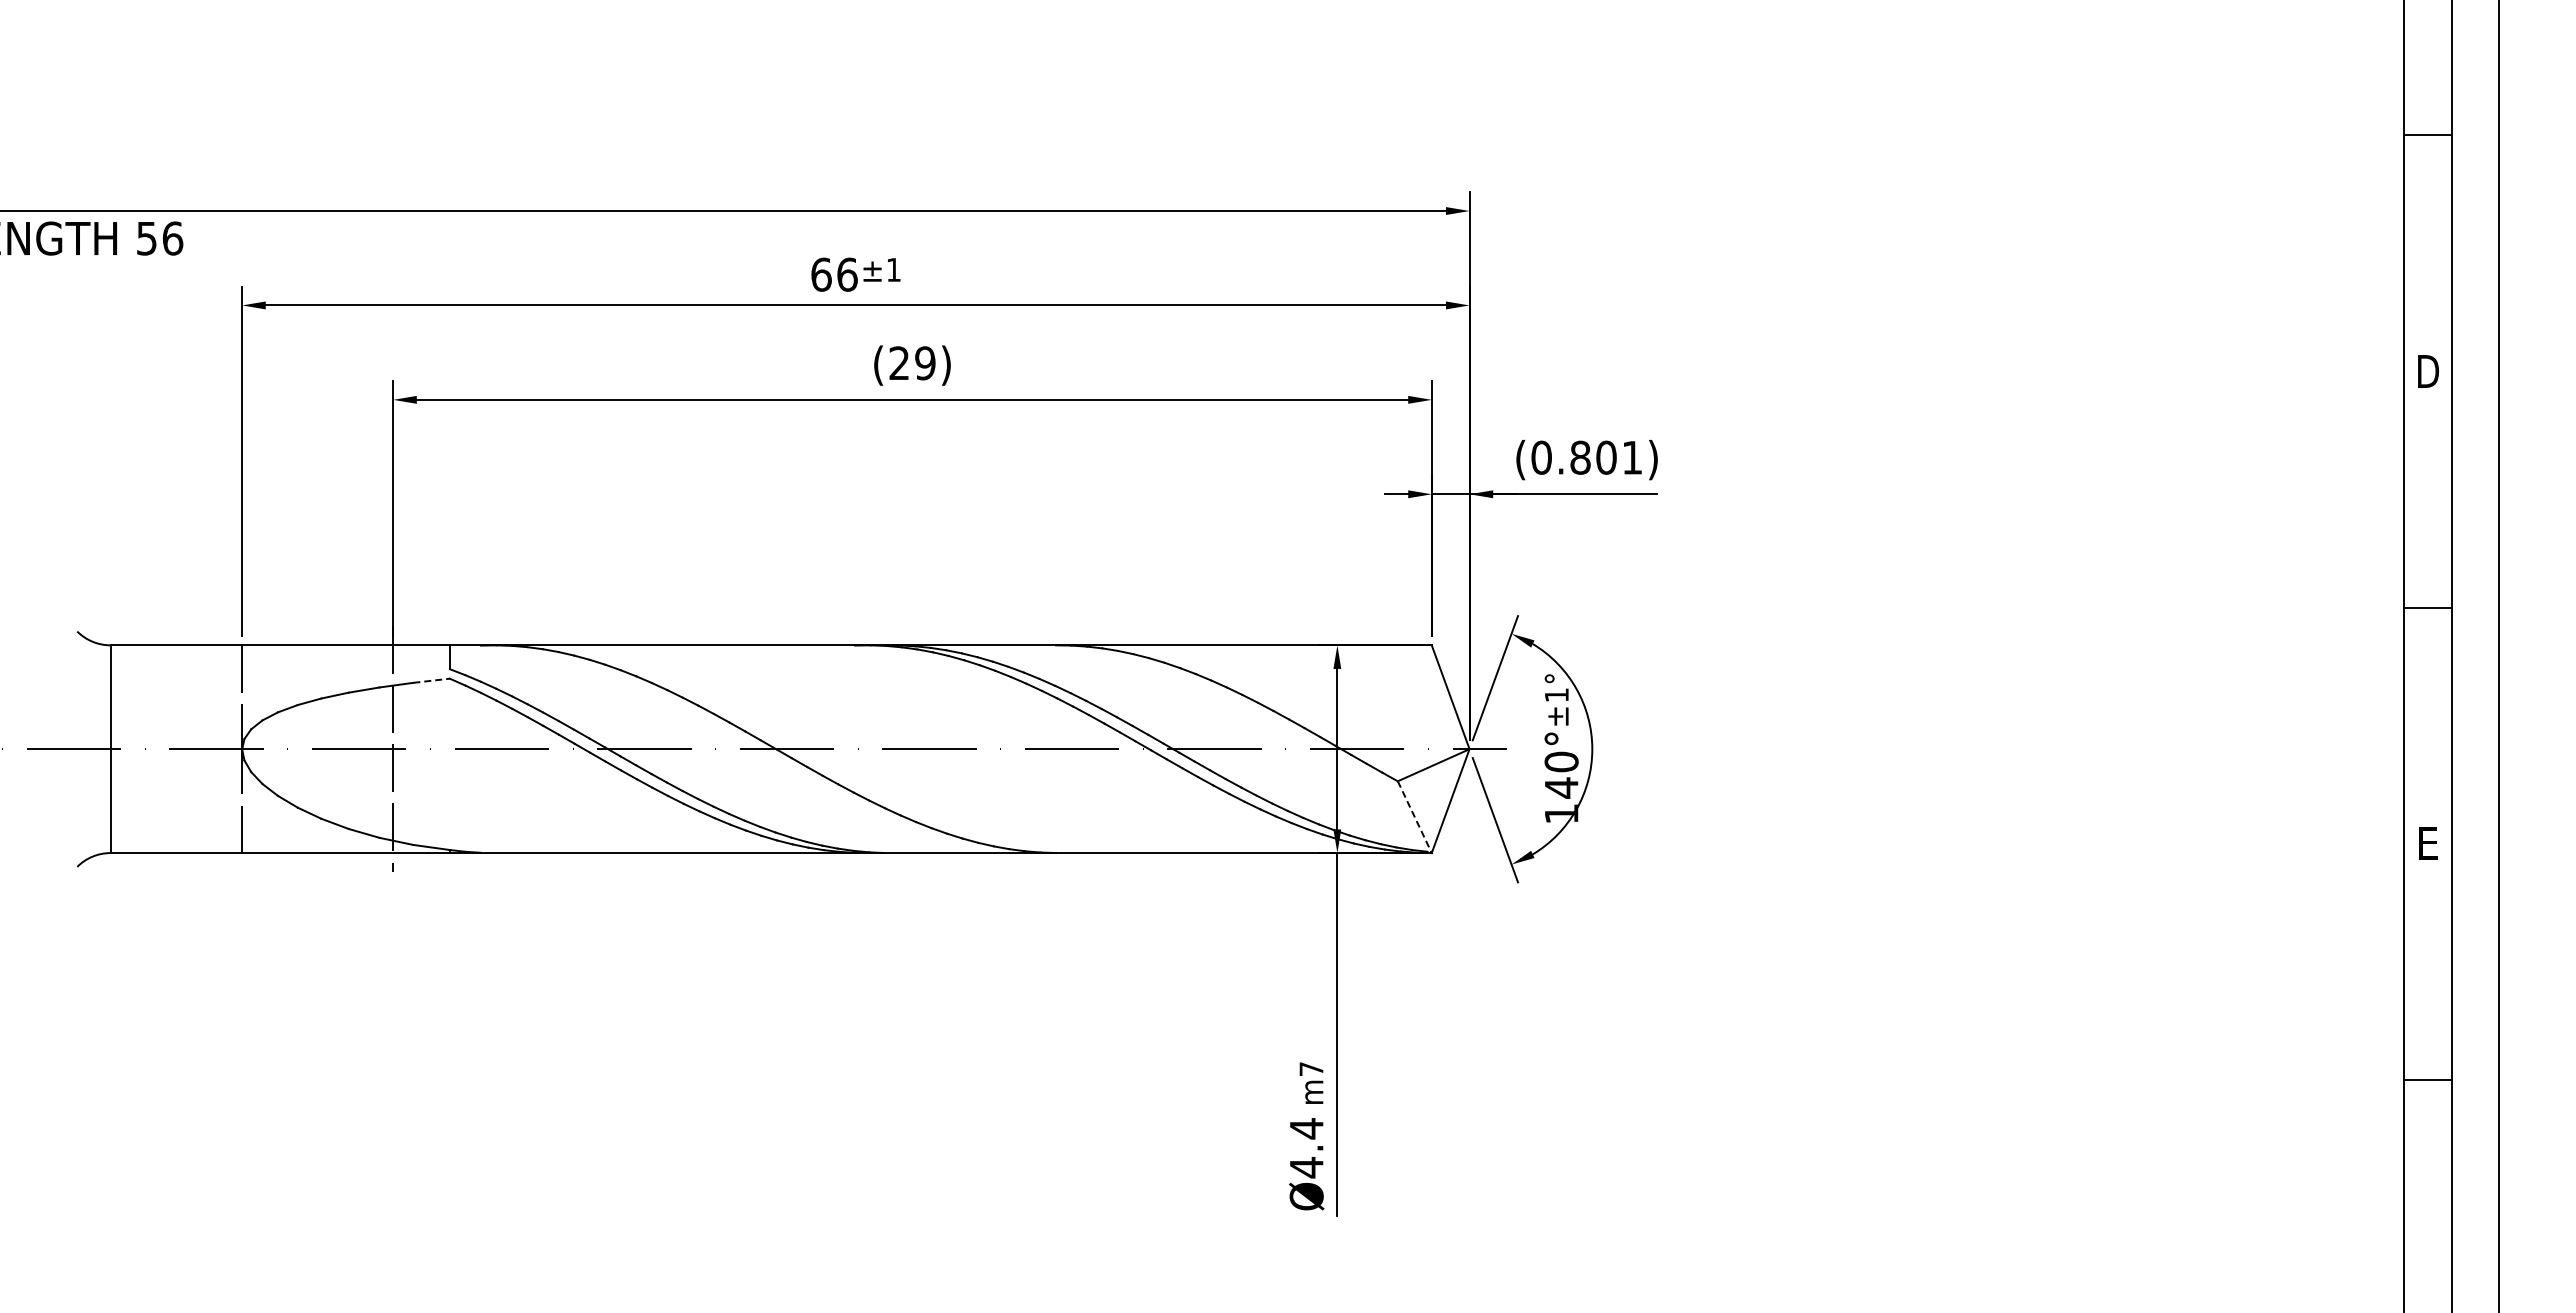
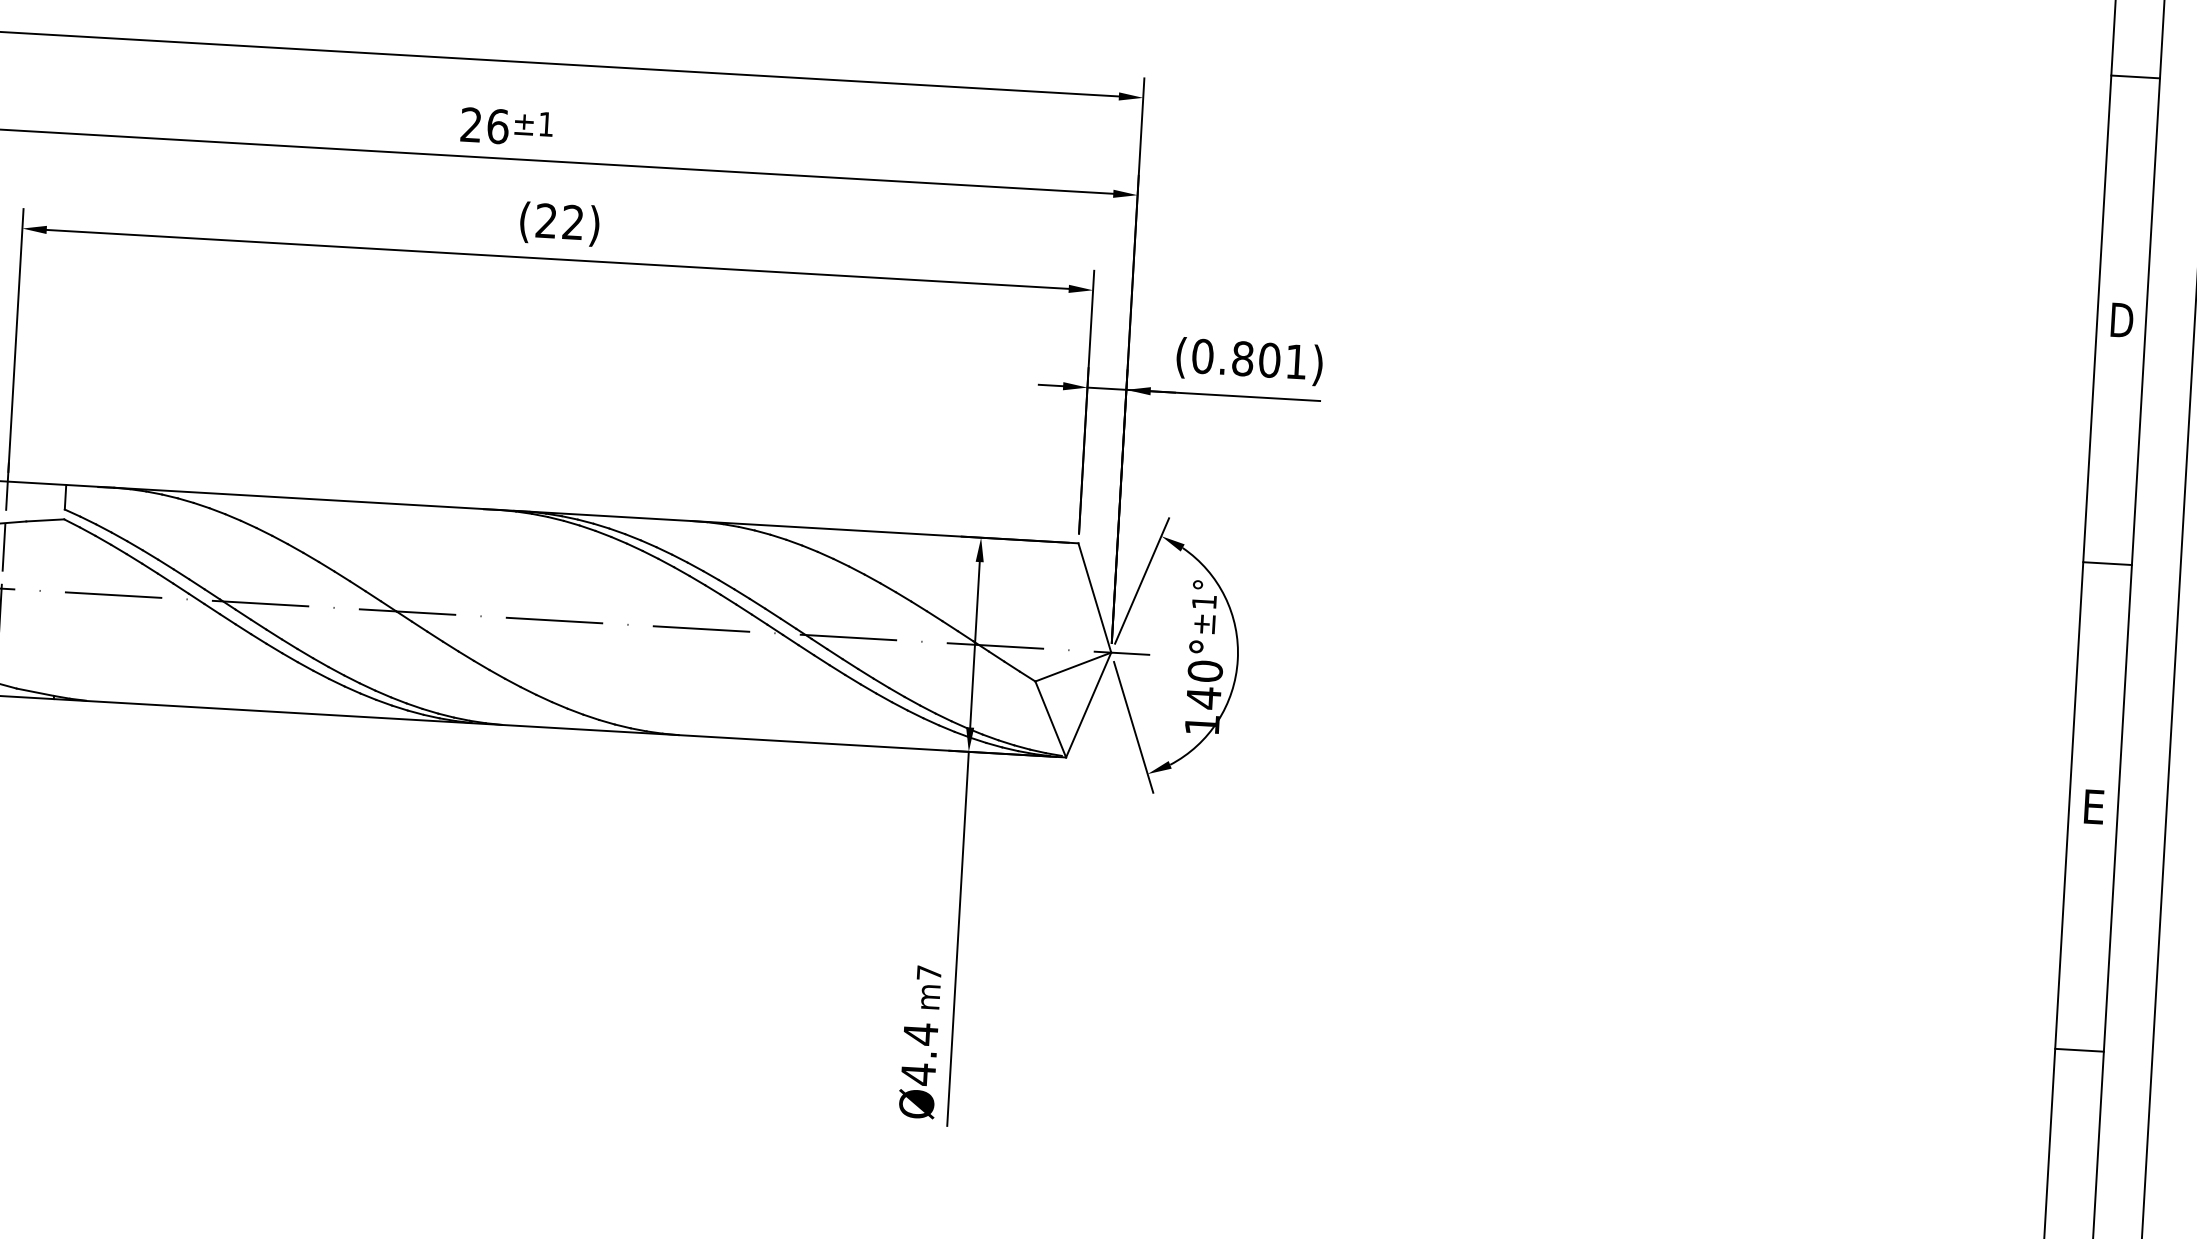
text: (821, 274) -> (471, 124), 66 -> 26
text: (925, 363) -> (573, 222), (29) -> (22)
line: (432, 680) -> (46, 520), dashed -> solid
line: (1414, 817) -> (1050, 719), dashed -> solid

